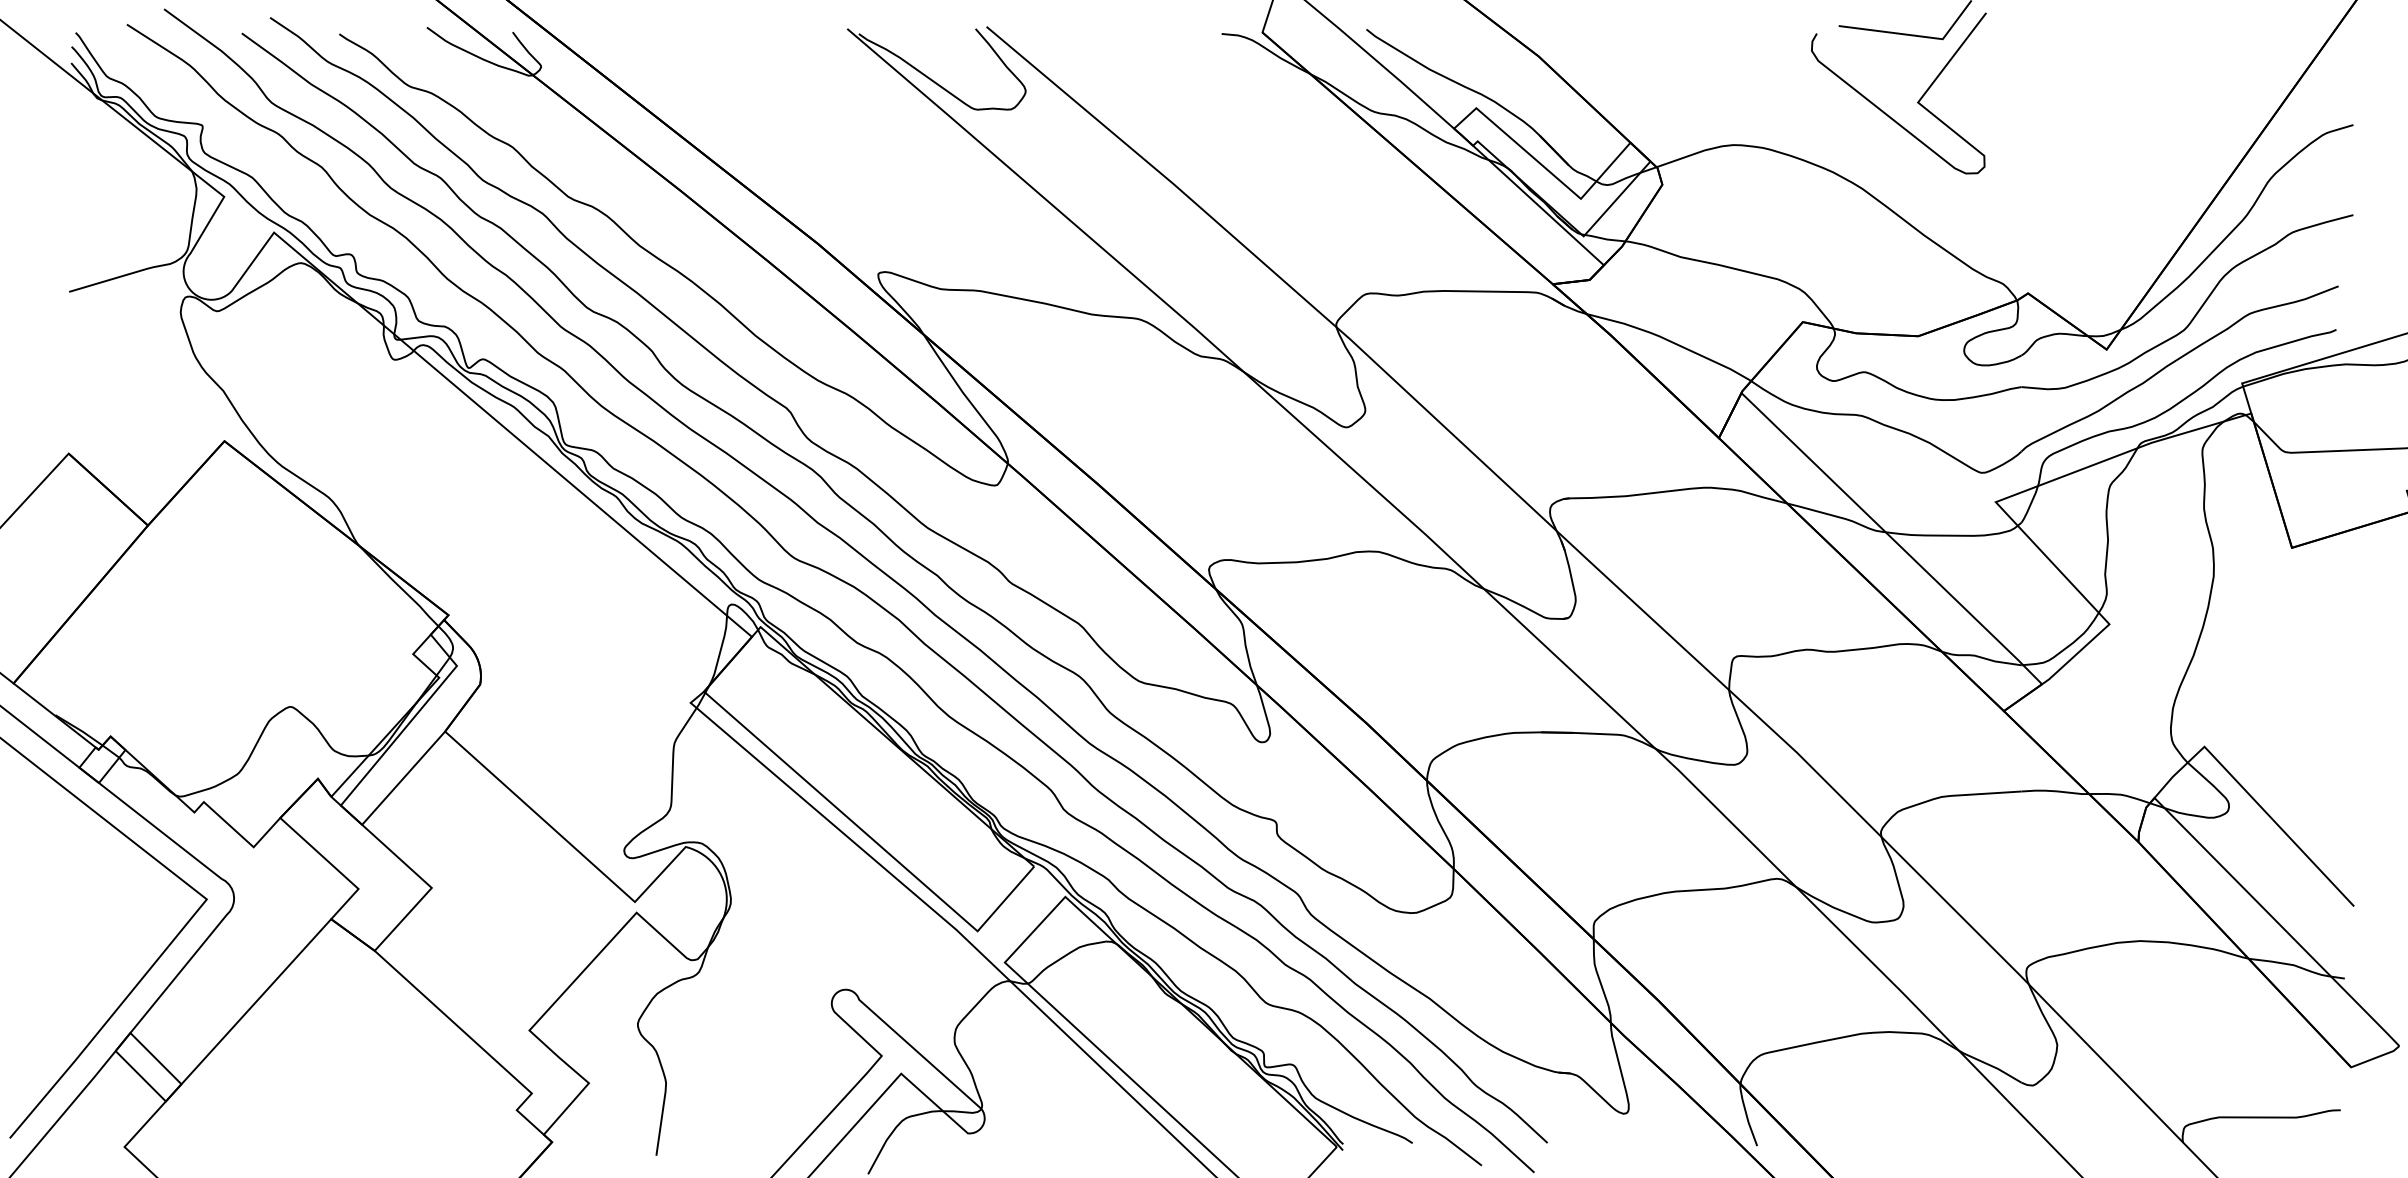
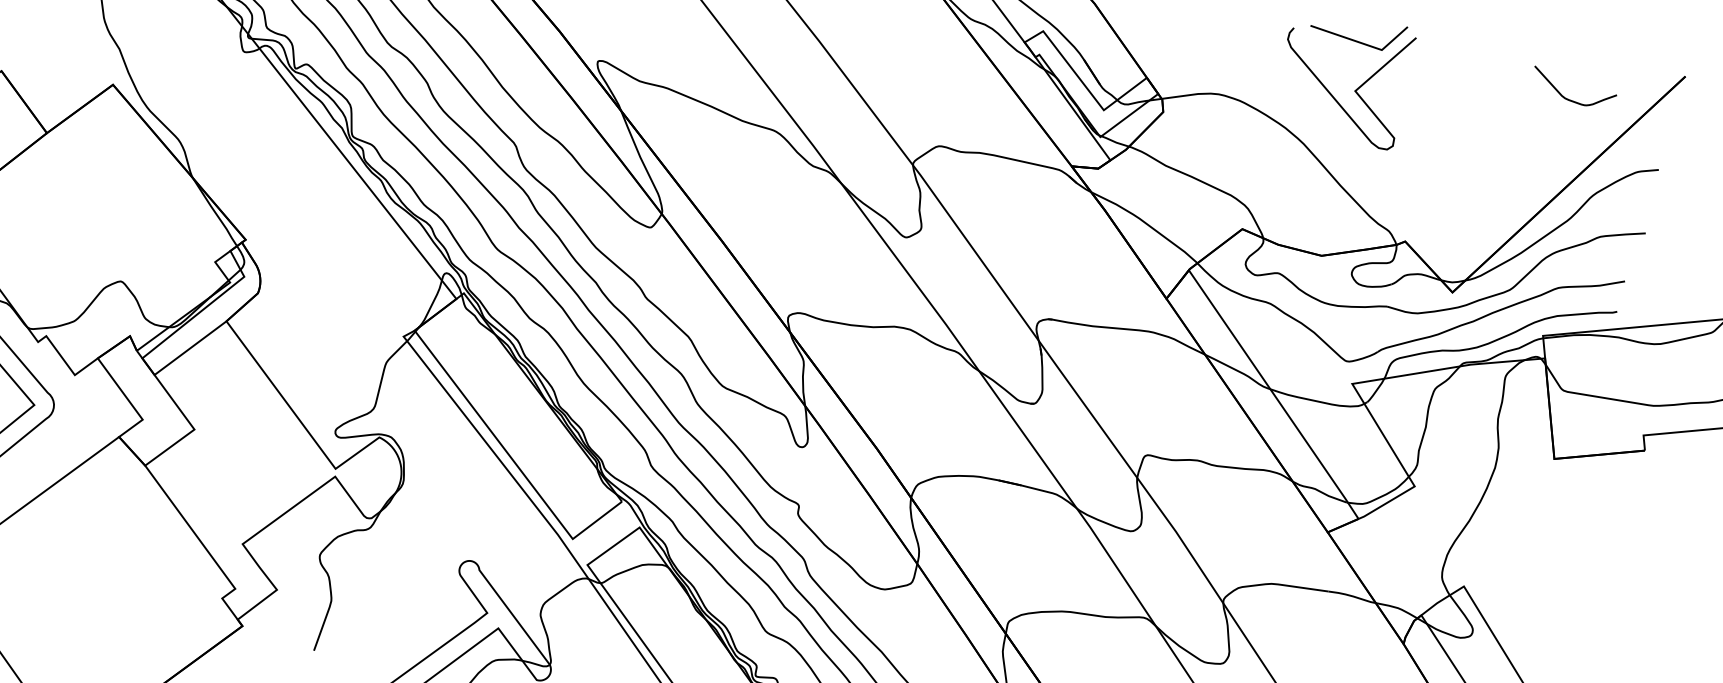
curve: (2210, 53) -> (1568, 98), added

